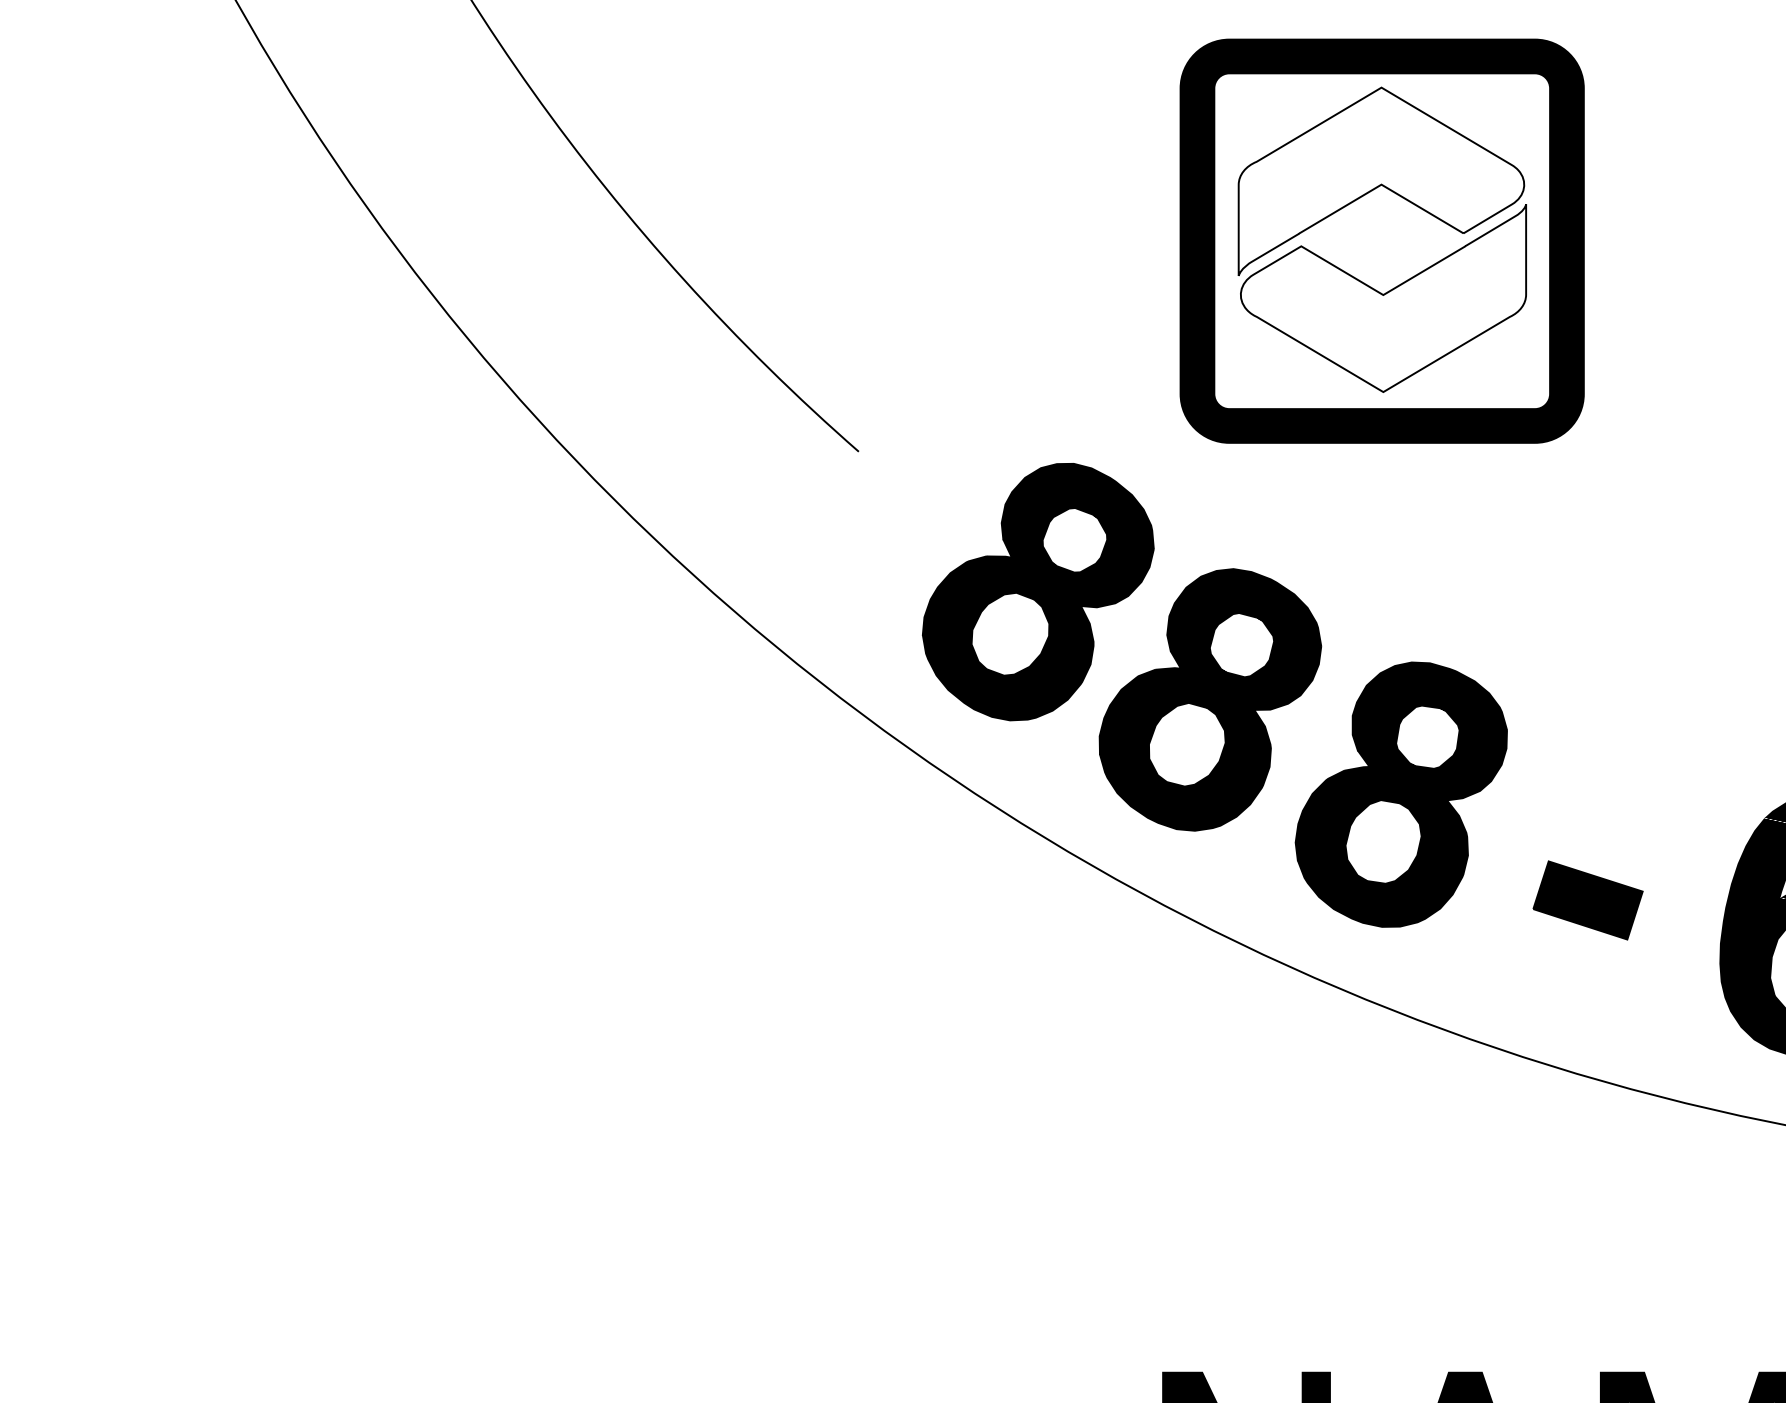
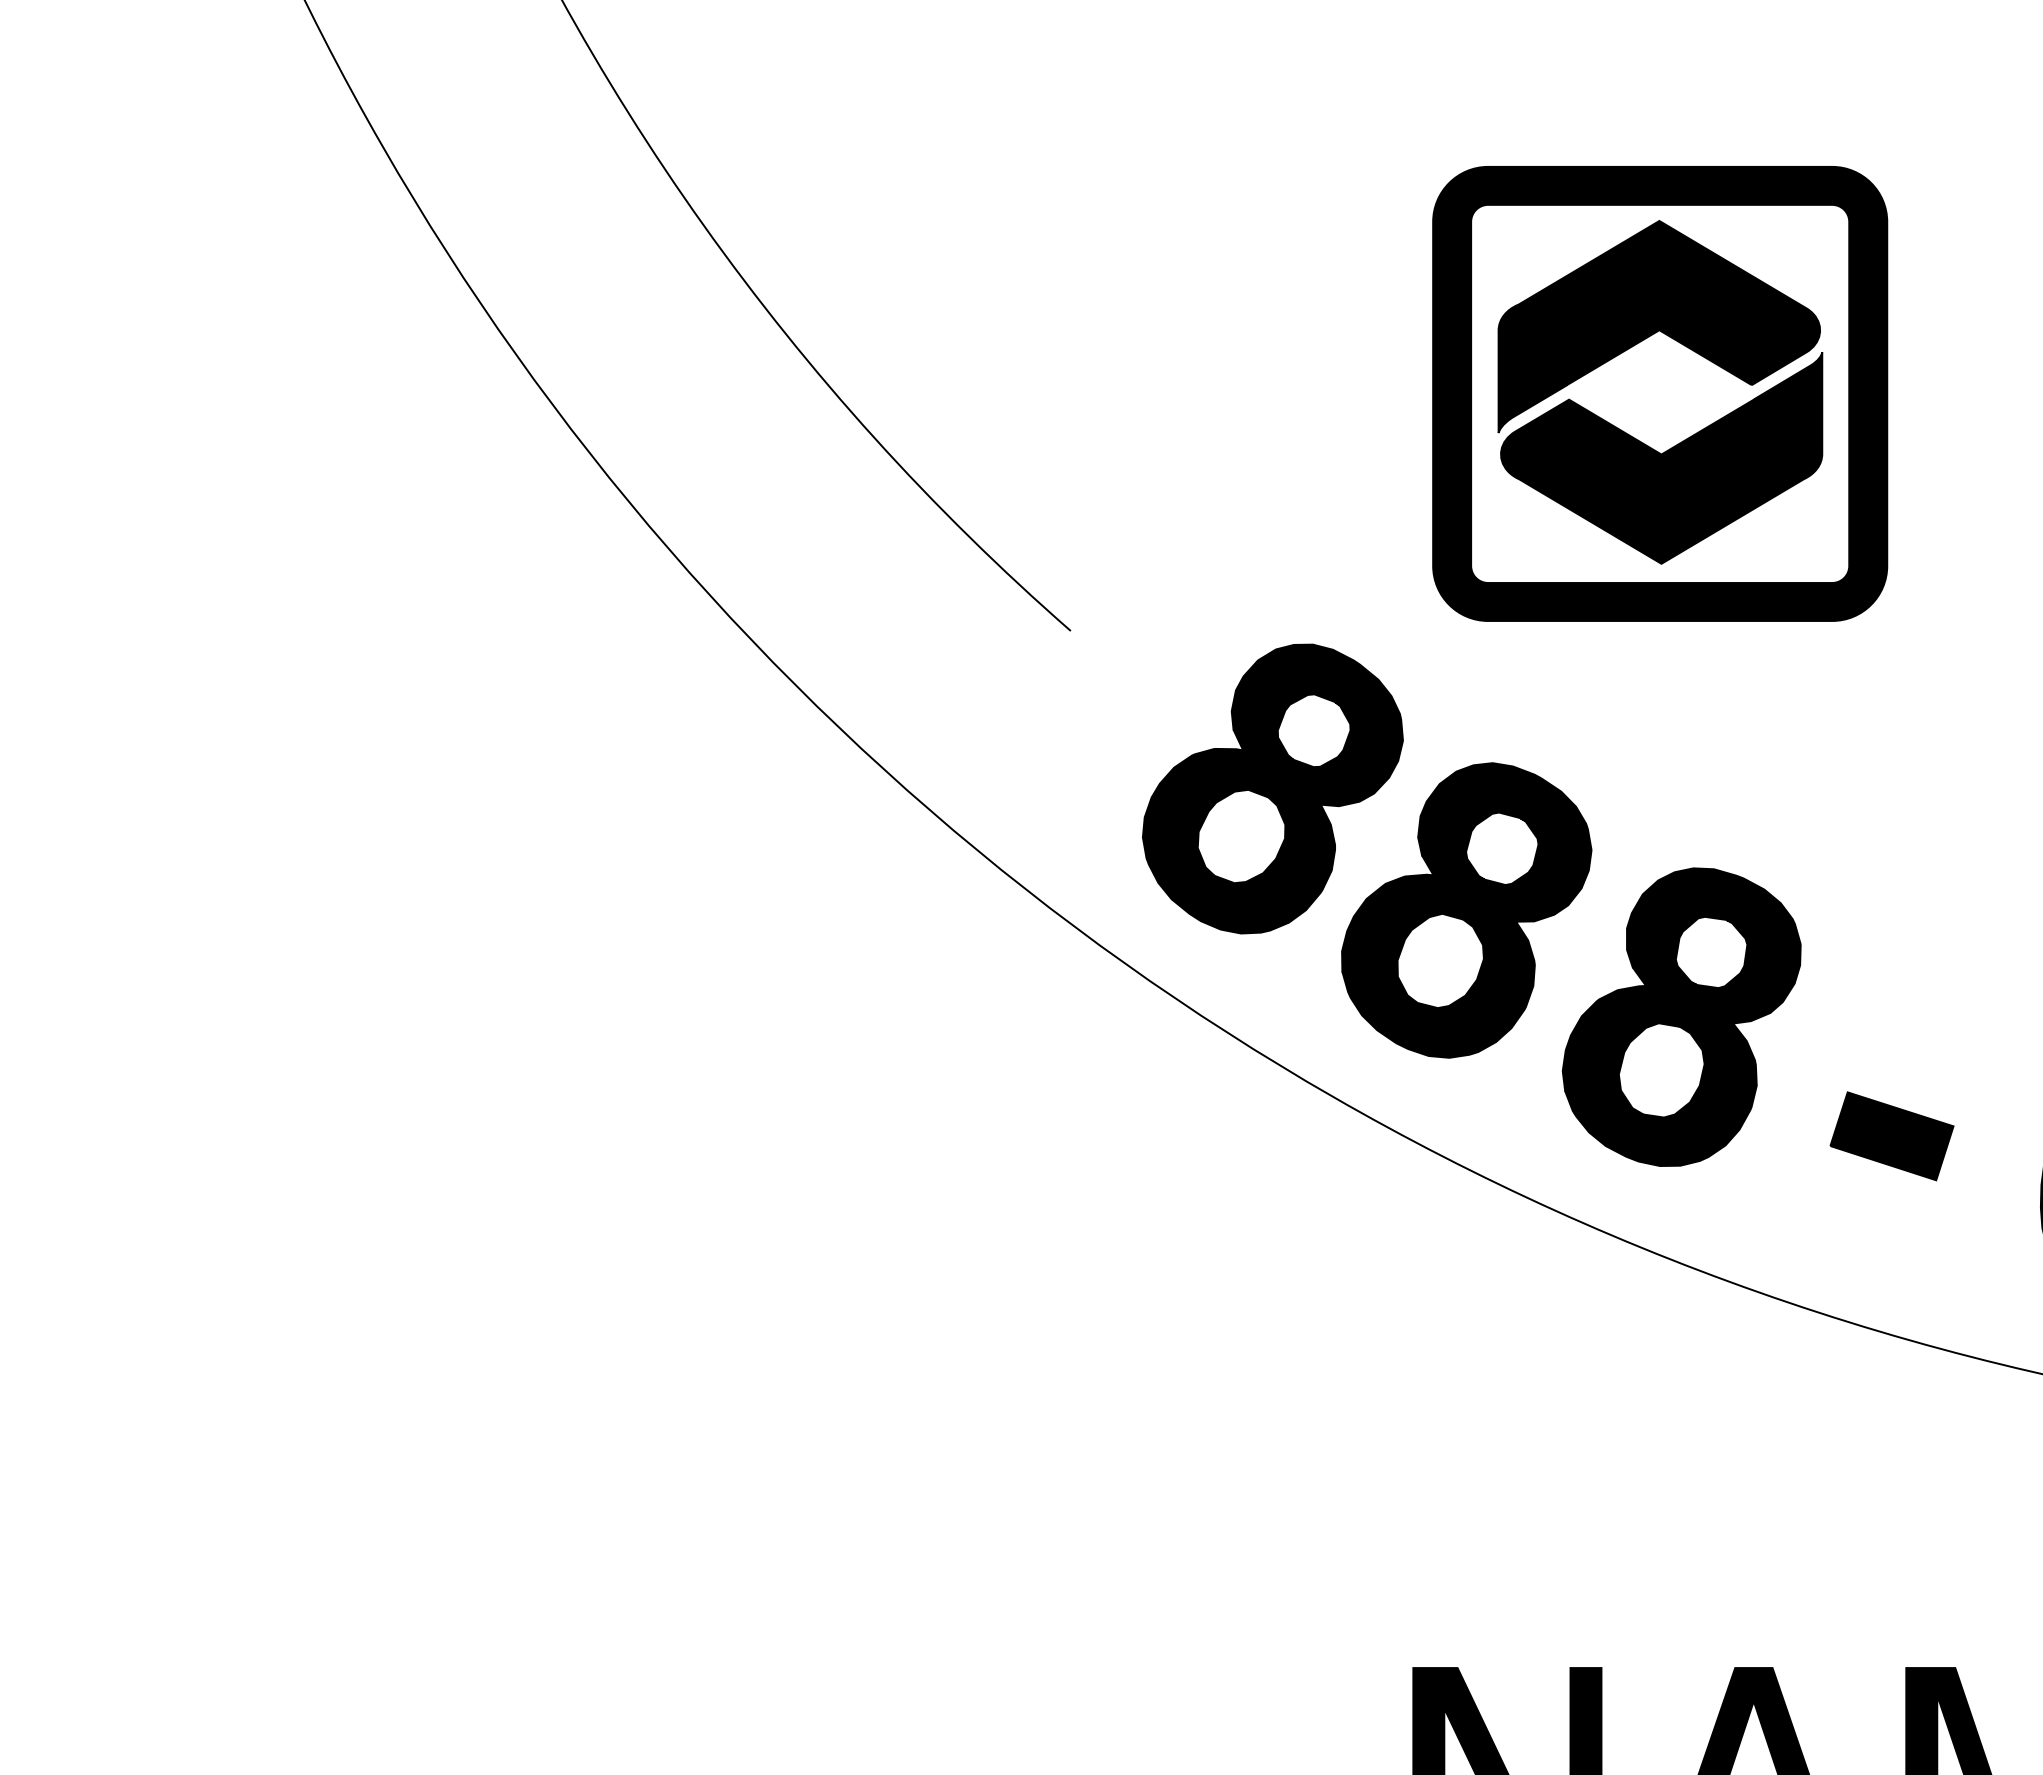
fill: (1381, 181) -> (1659, 326), added
fill: (1383, 297) -> (1661, 457), added

